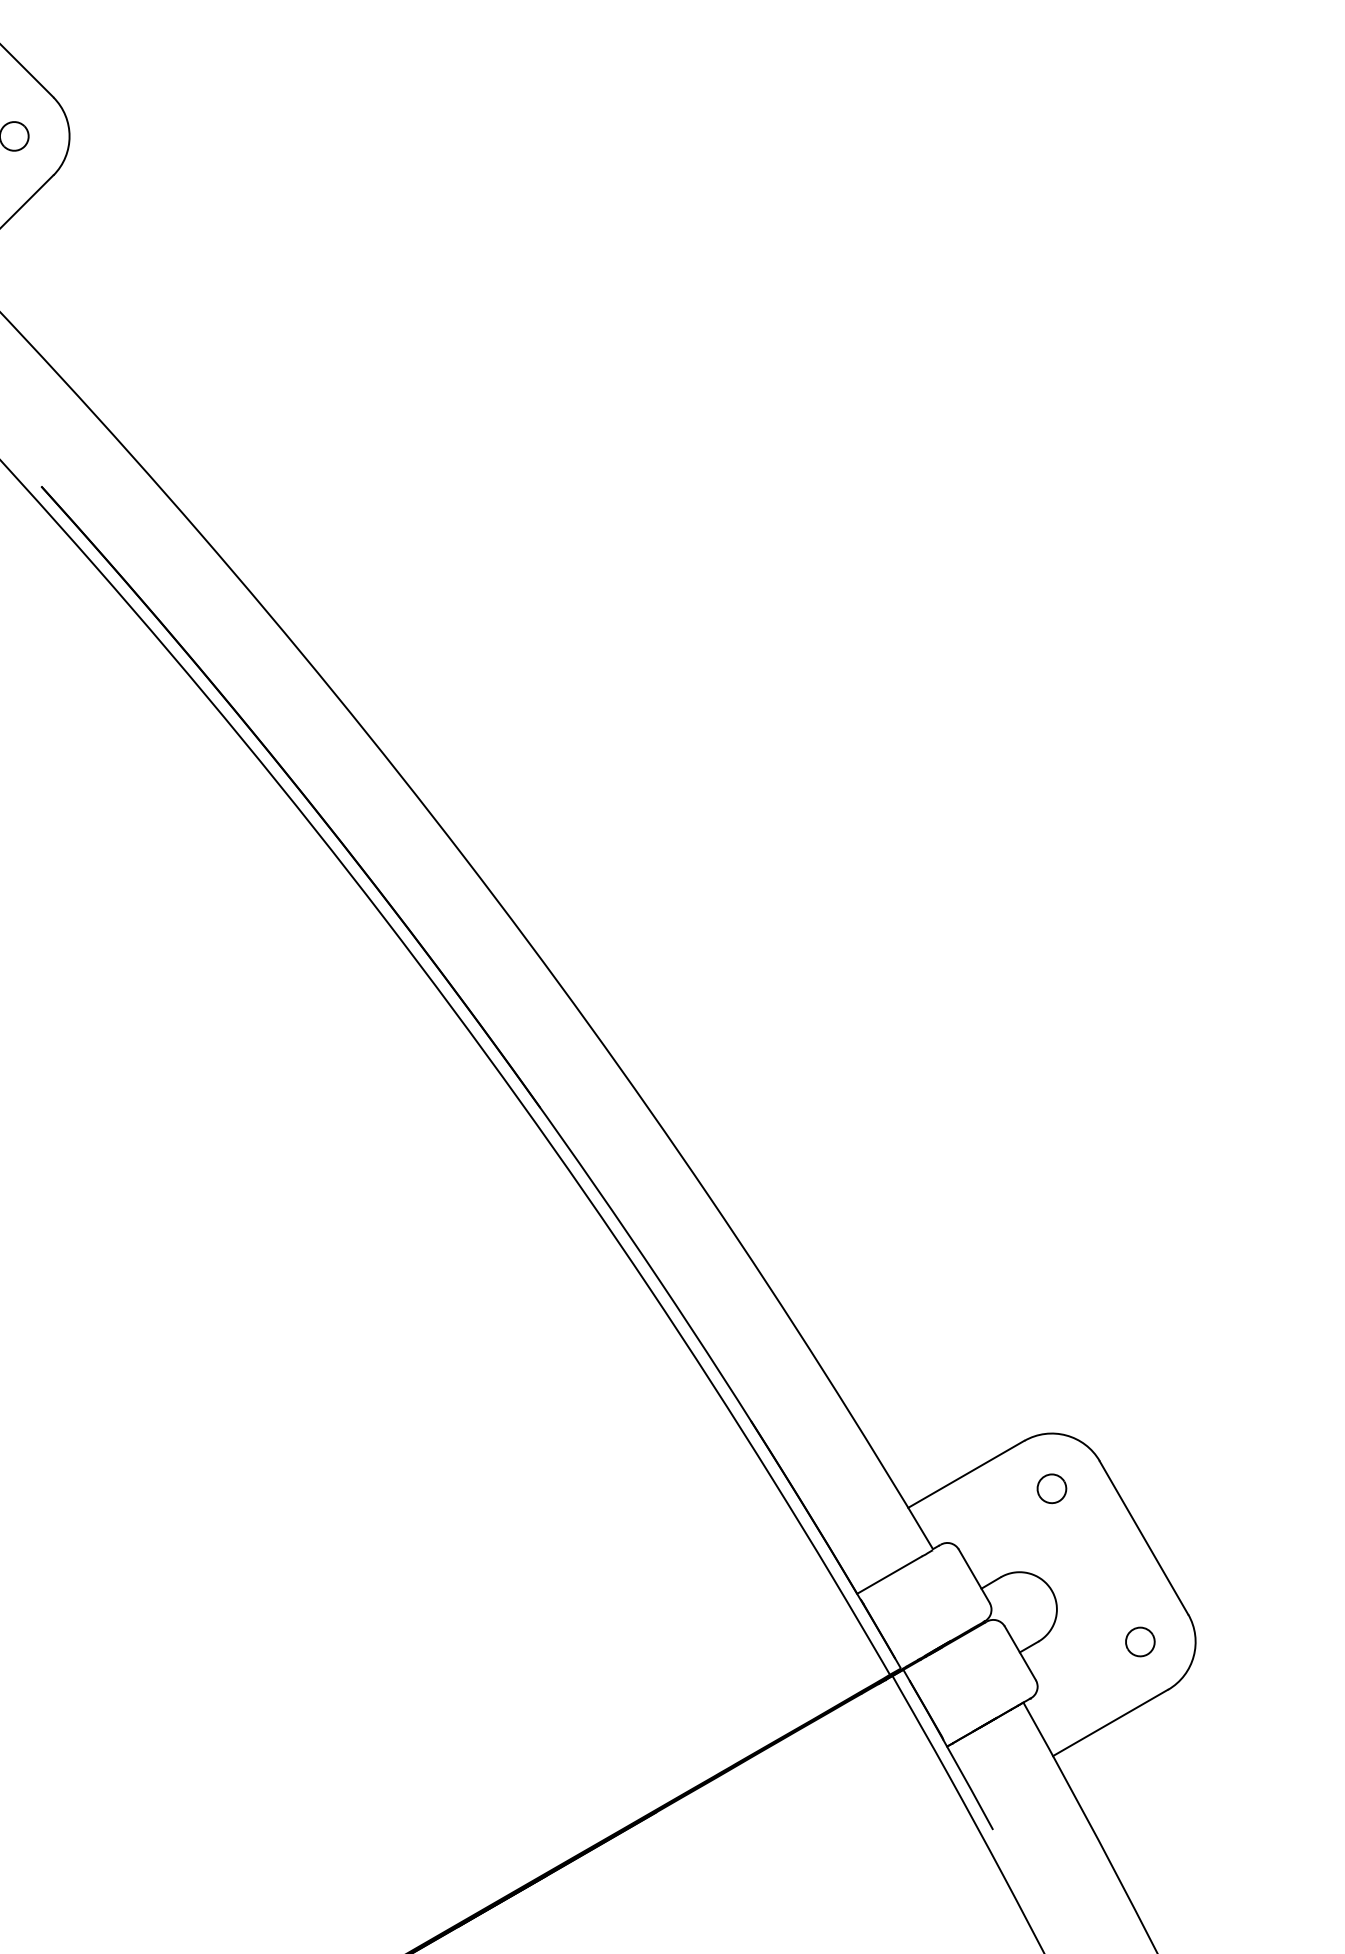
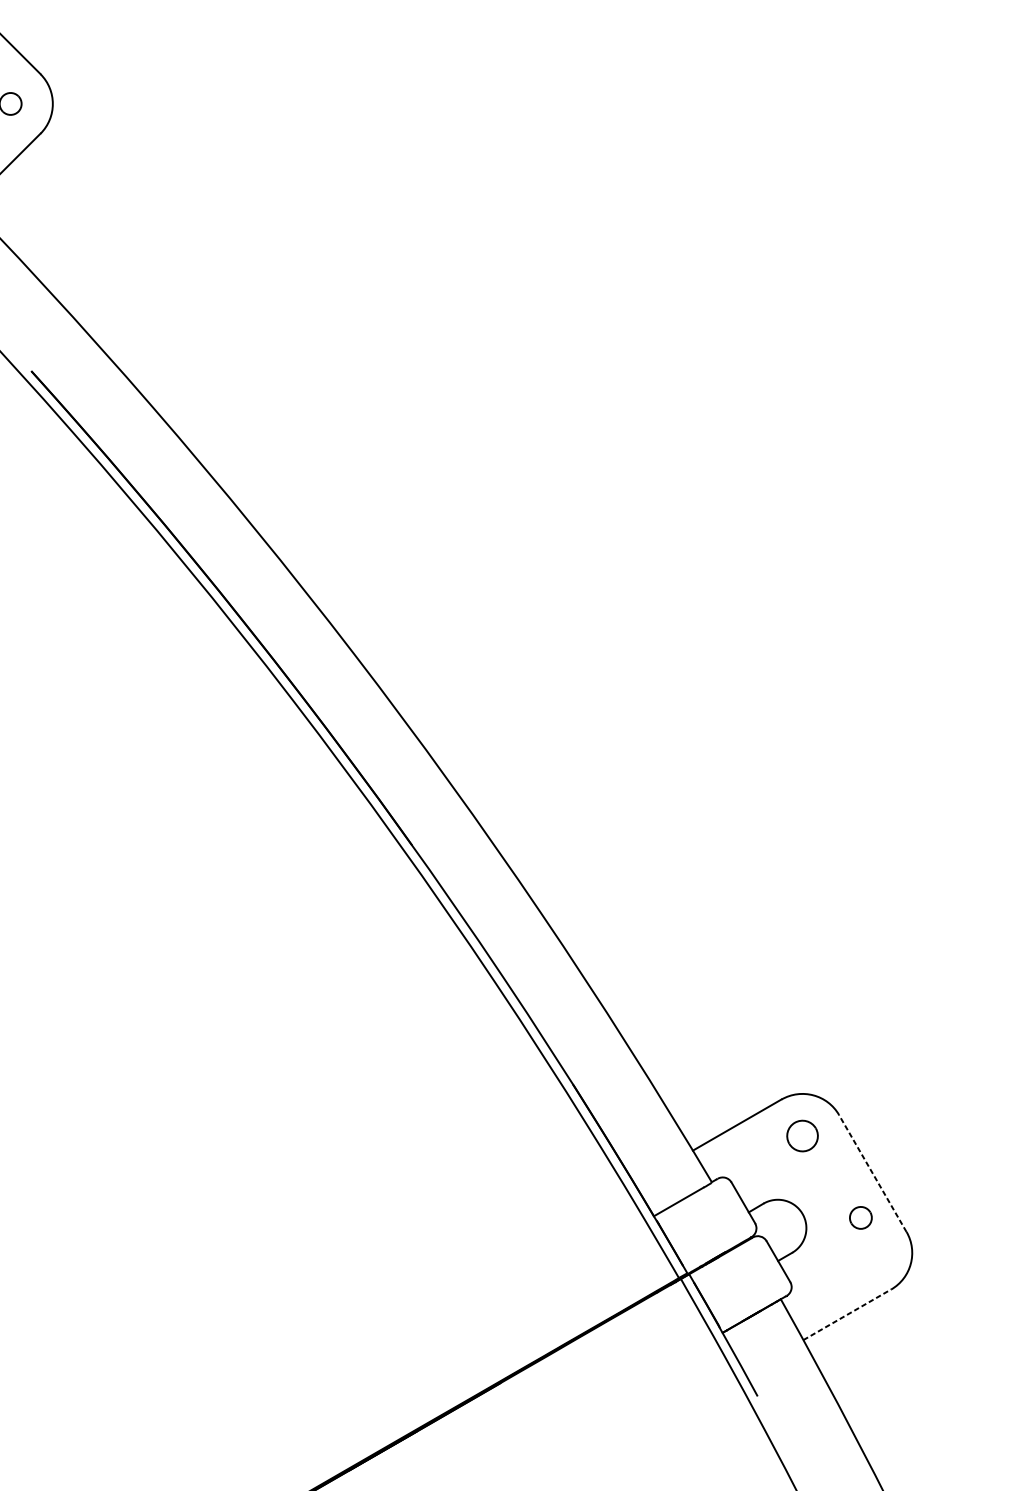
part: (1051, 1488) -> (802, 1135), size x1.4
line: (1143, 1537) -> (872, 1173), solid -> dashed
part: (1140, 1641) -> (861, 1217), moved
line: (1110, 1722) -> (847, 1314), solid -> dashed

